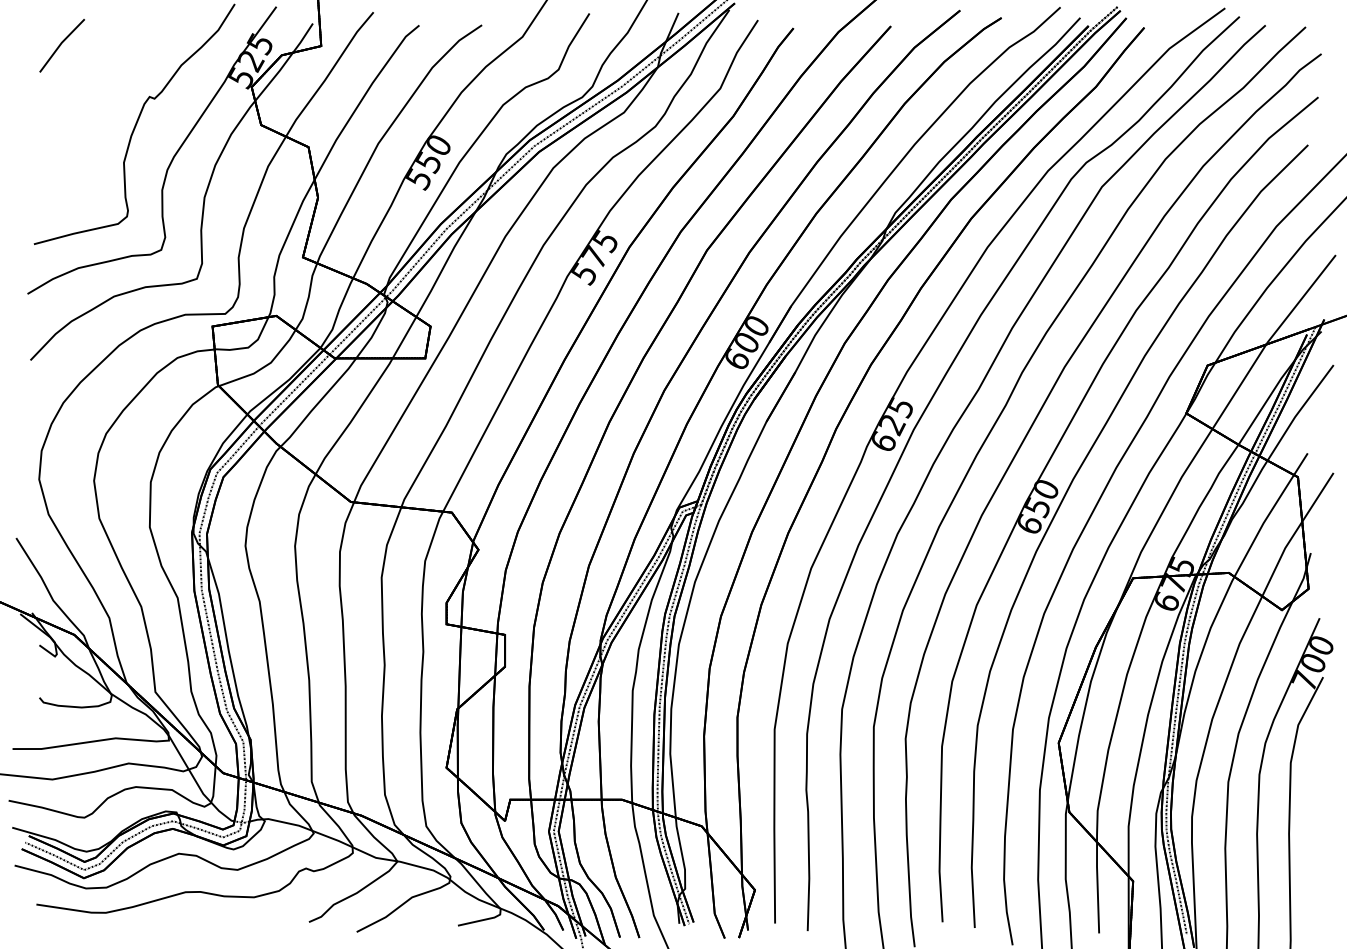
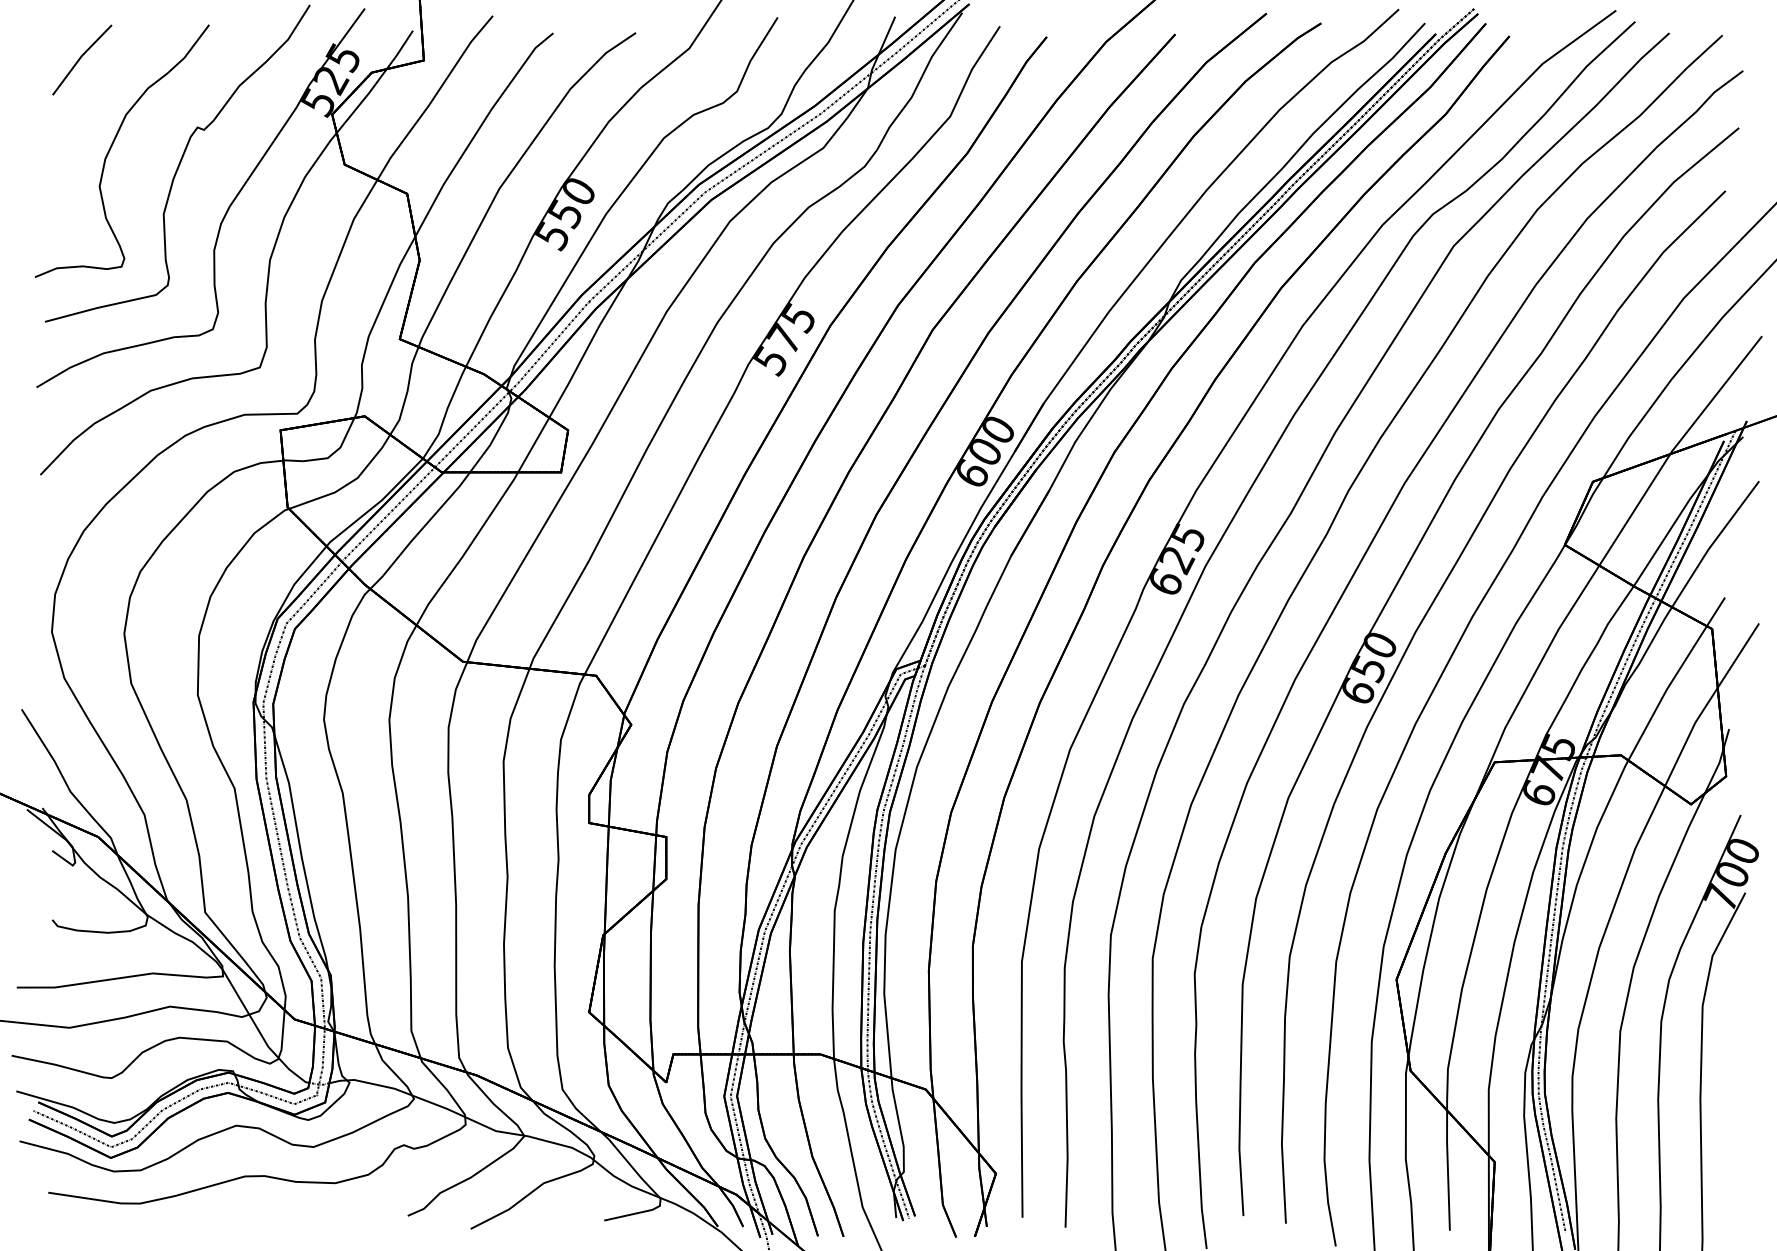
part: (85, 111) -> (112, 146), added

